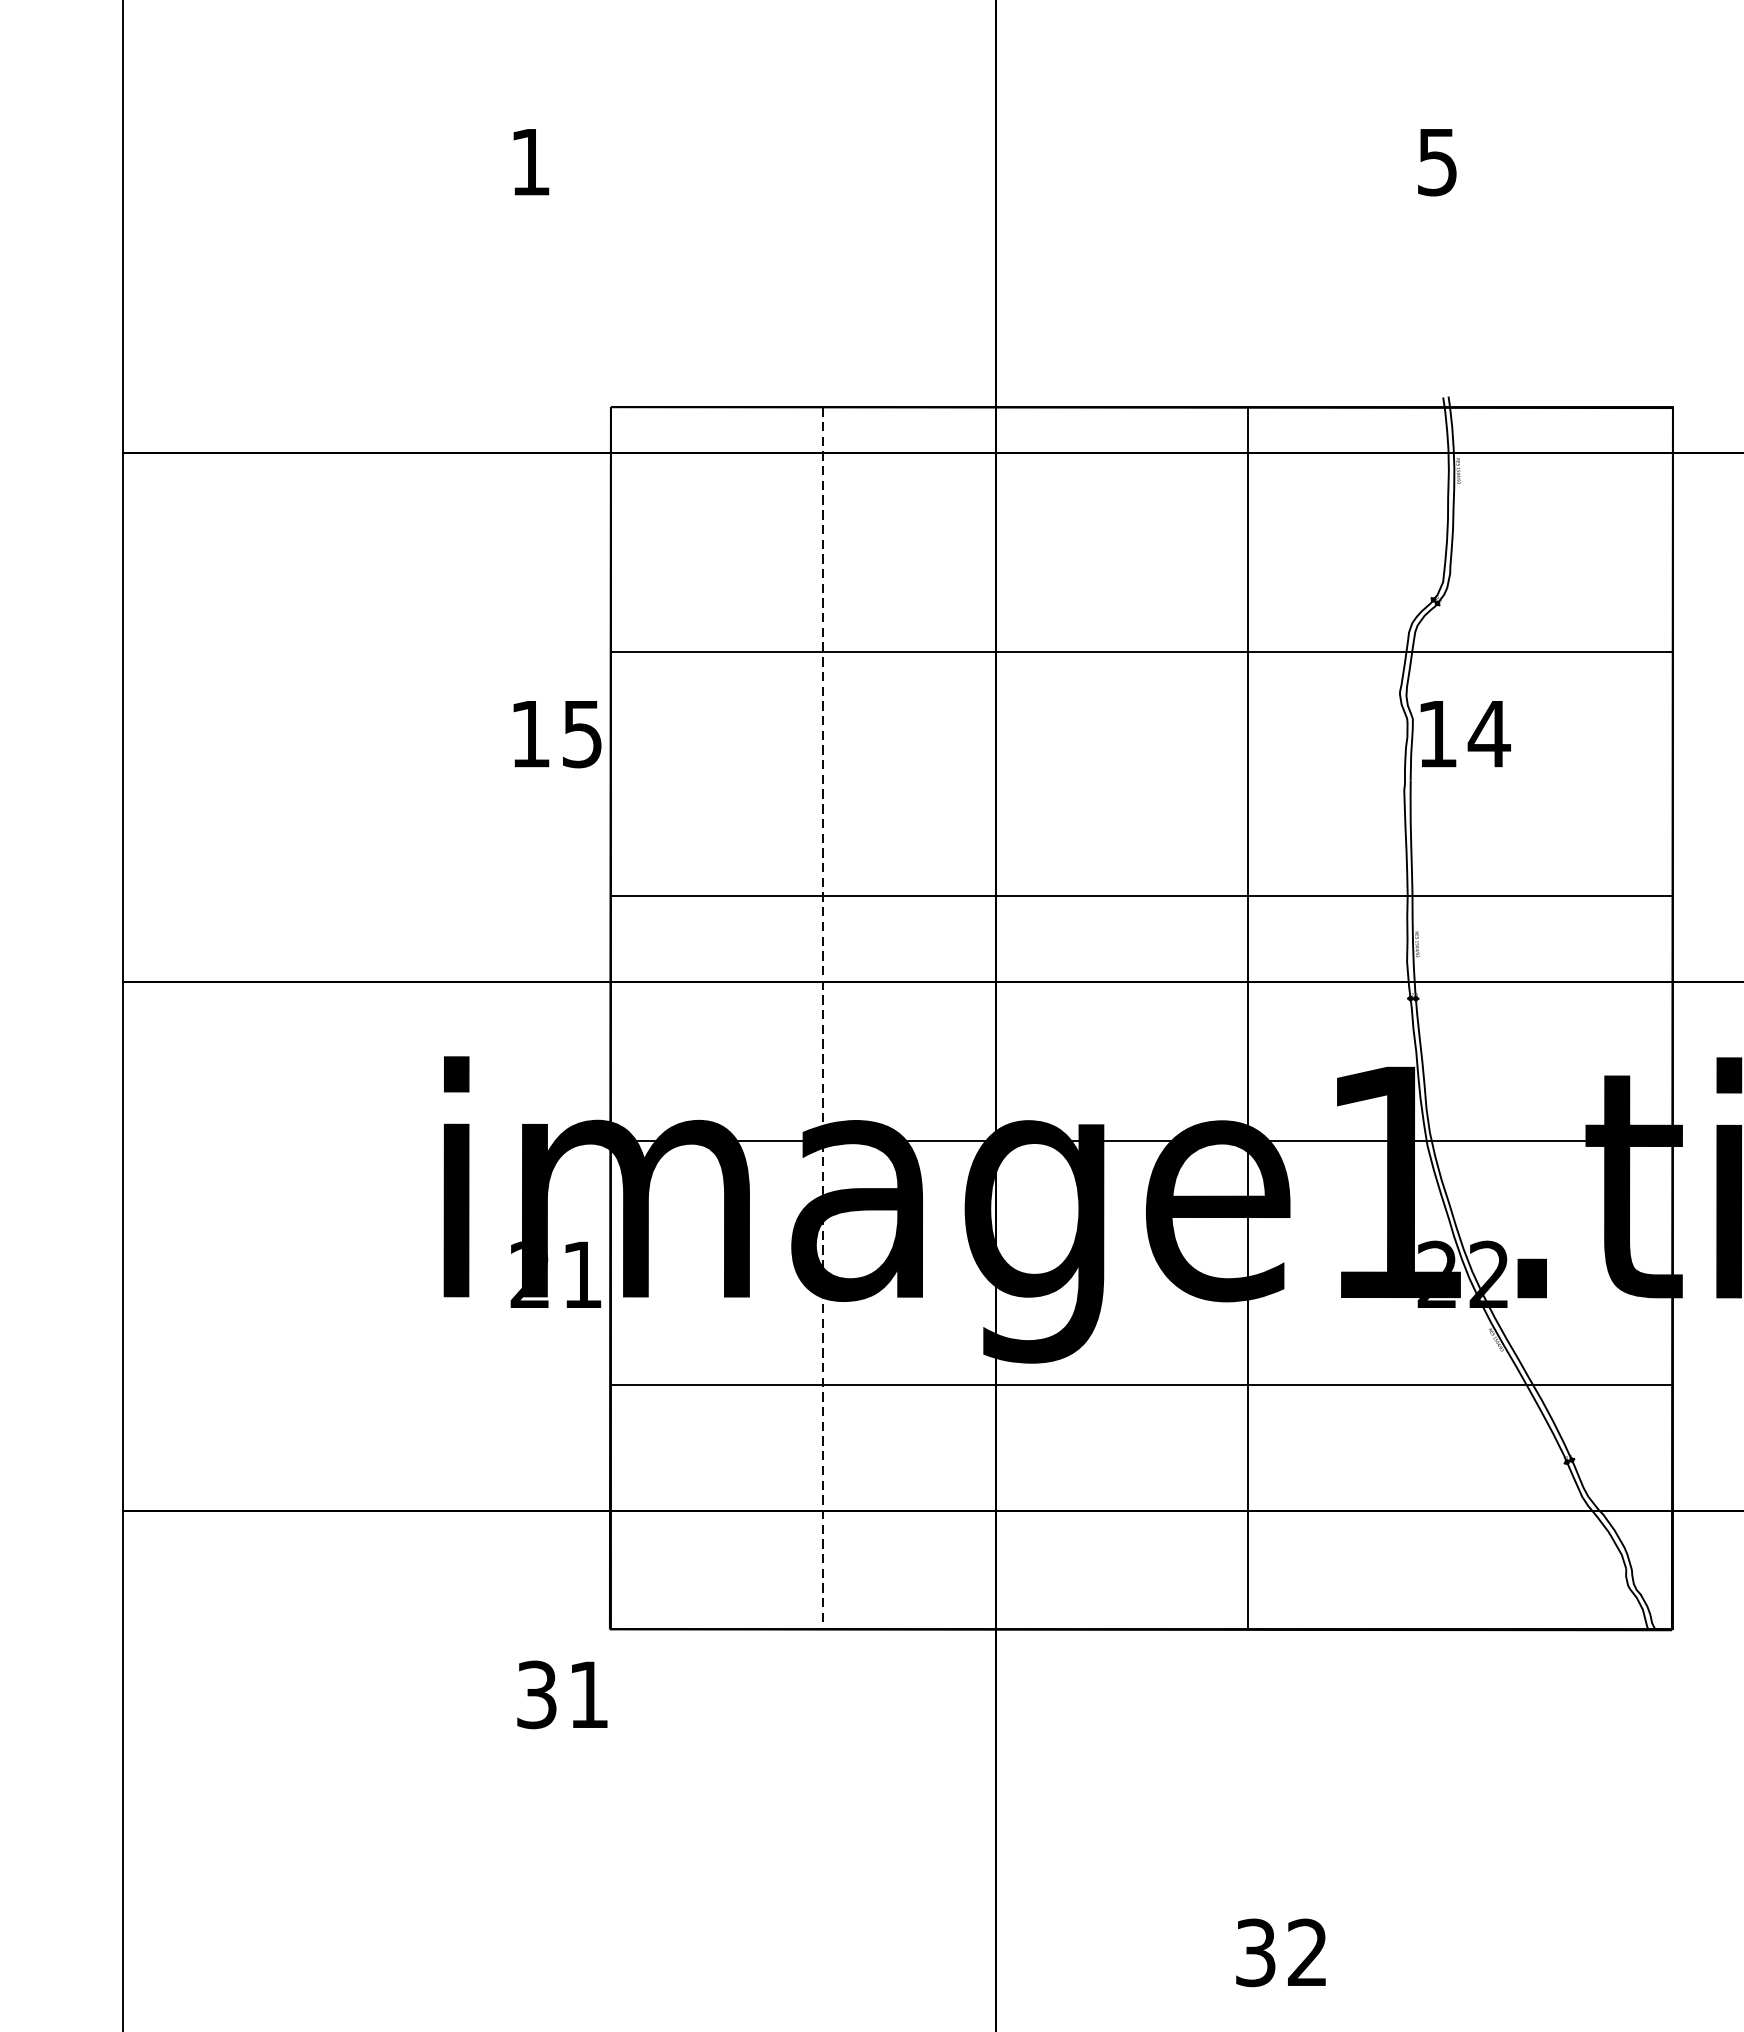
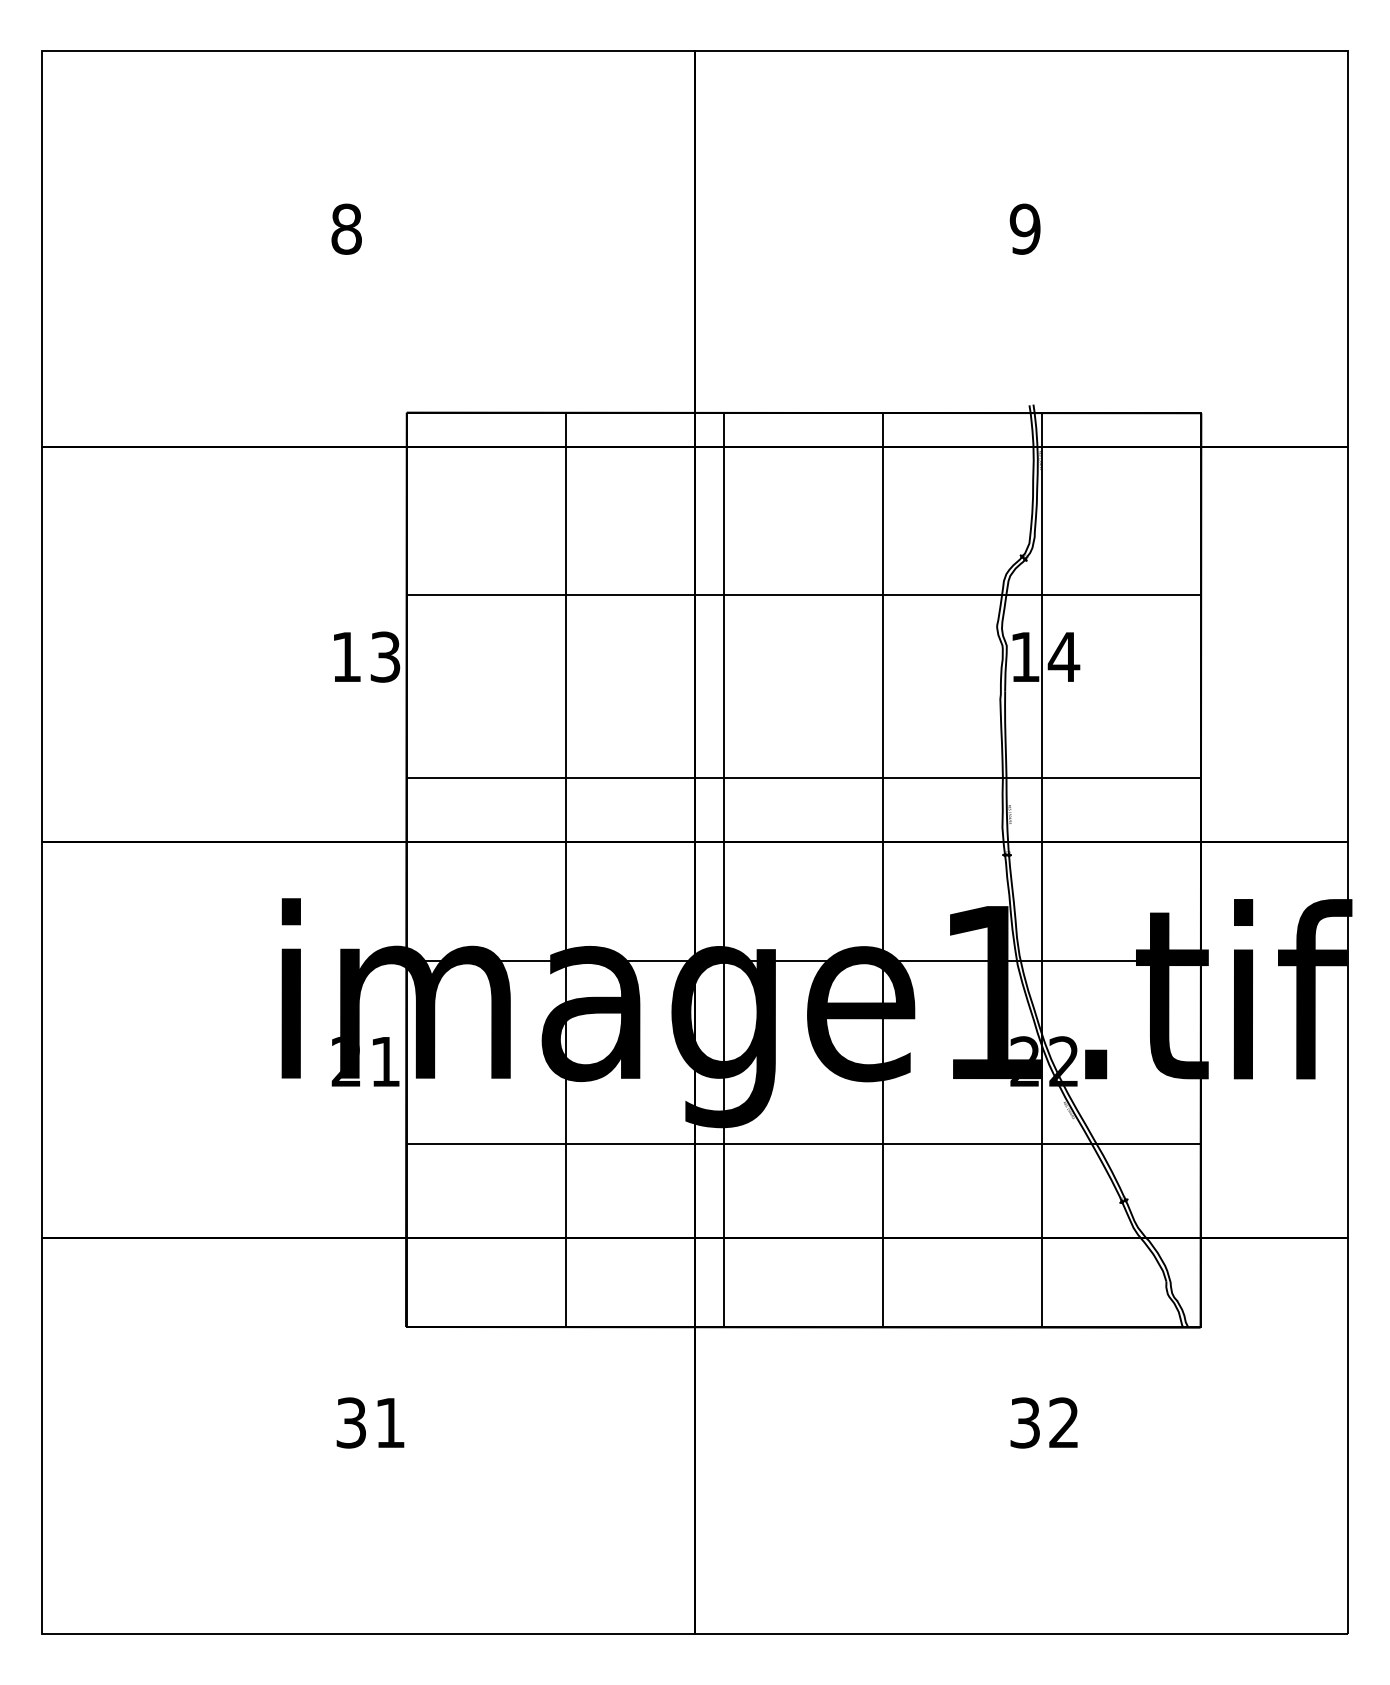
text: (530, 161) -> (346, 228), 1 -> 8
text: (1436, 161) -> (1024, 228), 5 -> 9
text: (582, 733) -> (385, 656), 15 -> 13
line: (1035, 1017) -> (724, 869), added
line: (1460, 1017) -> (1042, 869), added
line: (823, 1019) -> (565, 870), dashed -> solid
text: (562, 1694) -> (370, 1422), moved
text: (1280, 1952) -> (1043, 1422), moved

